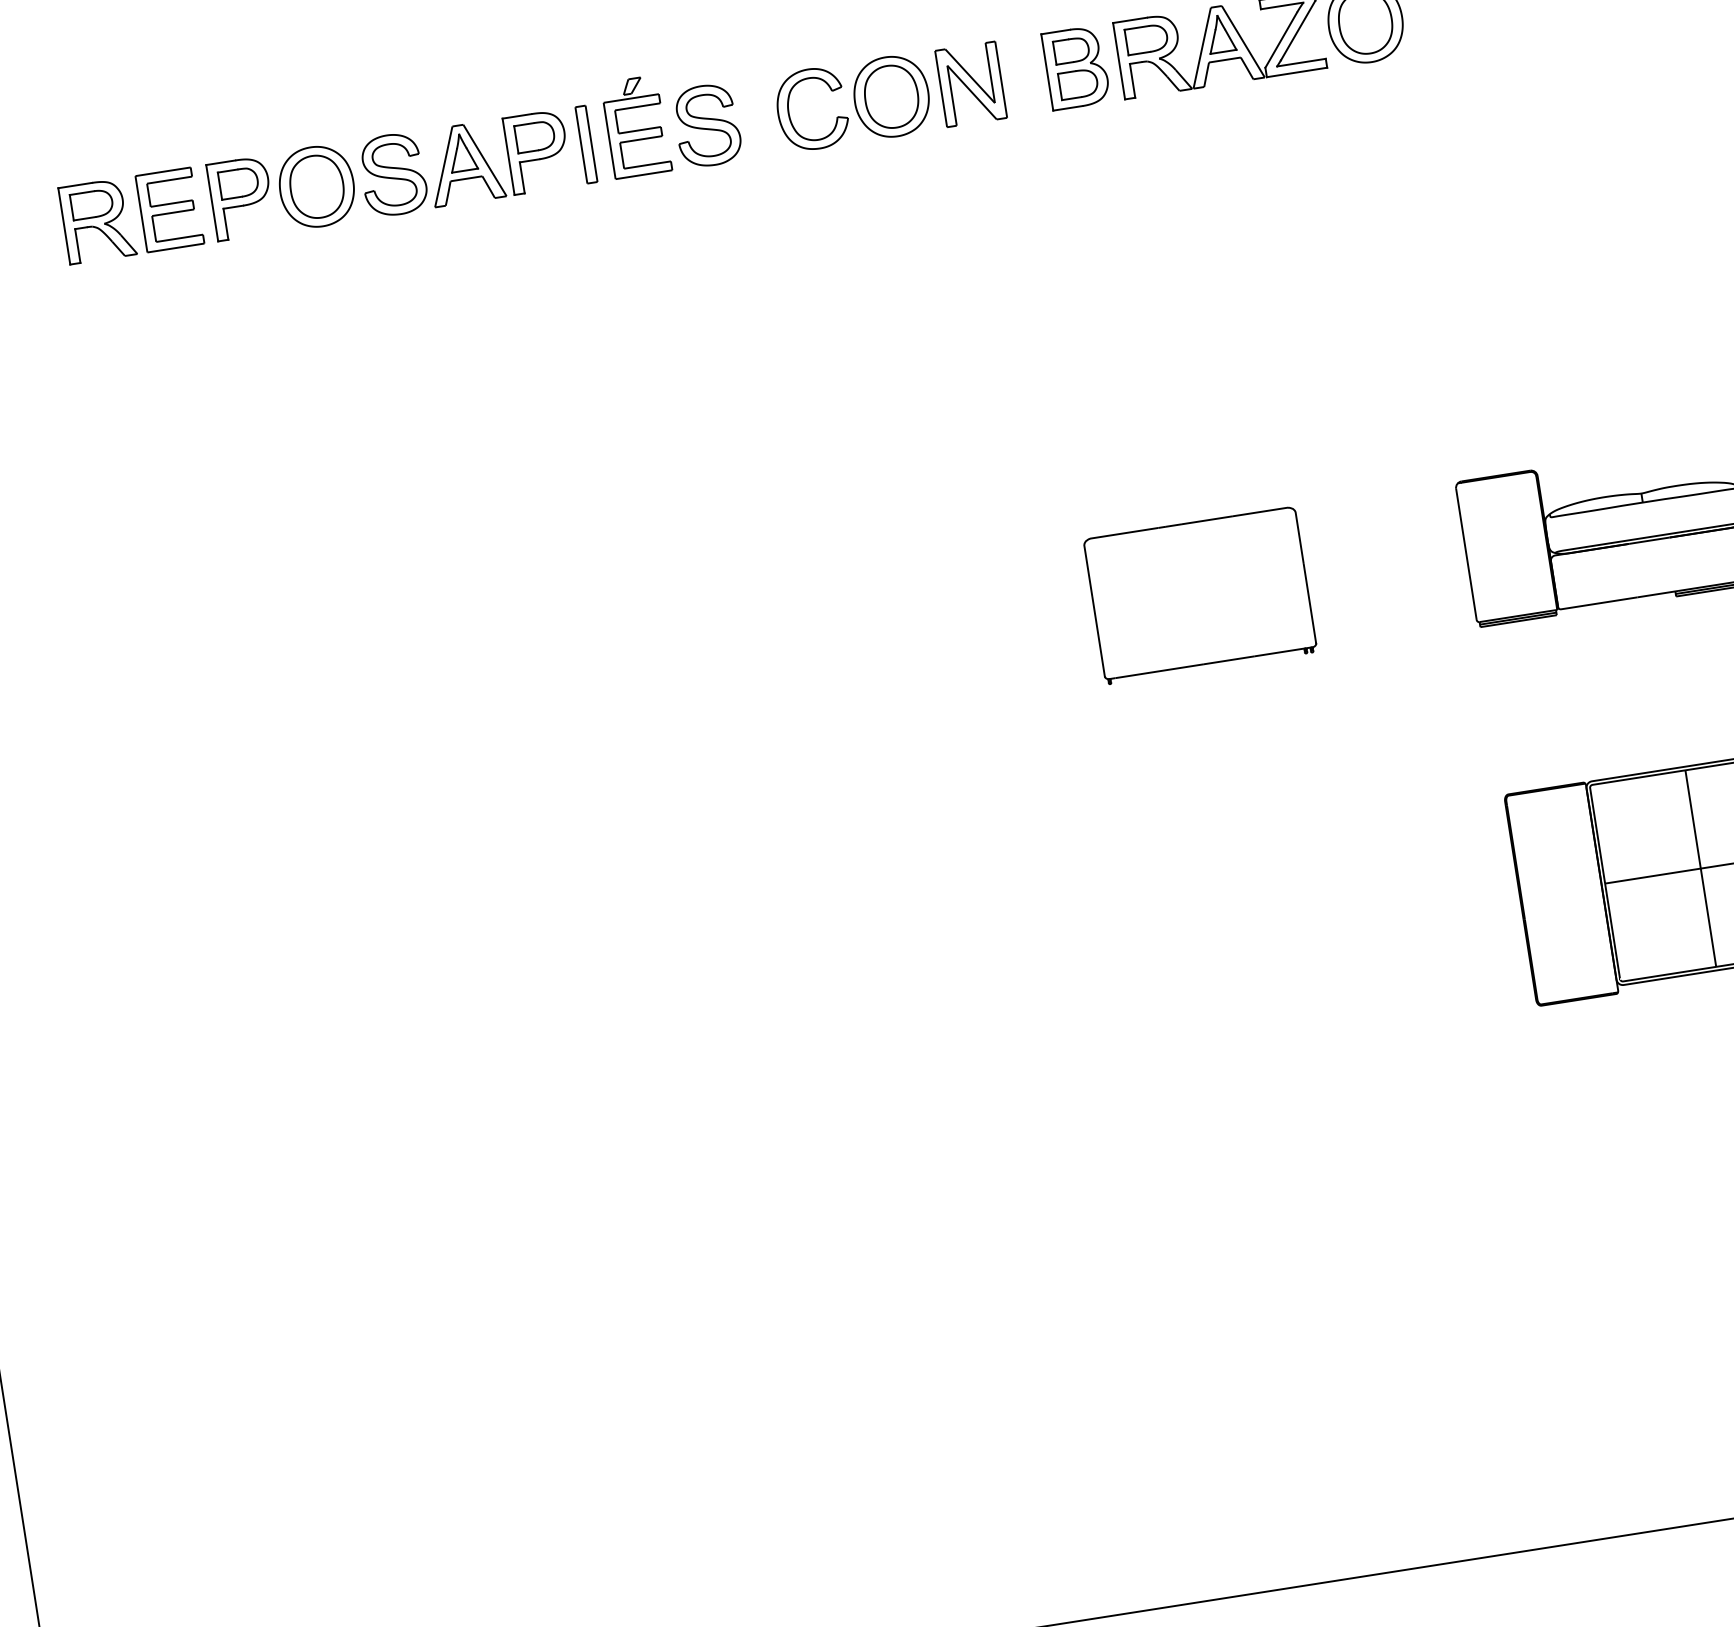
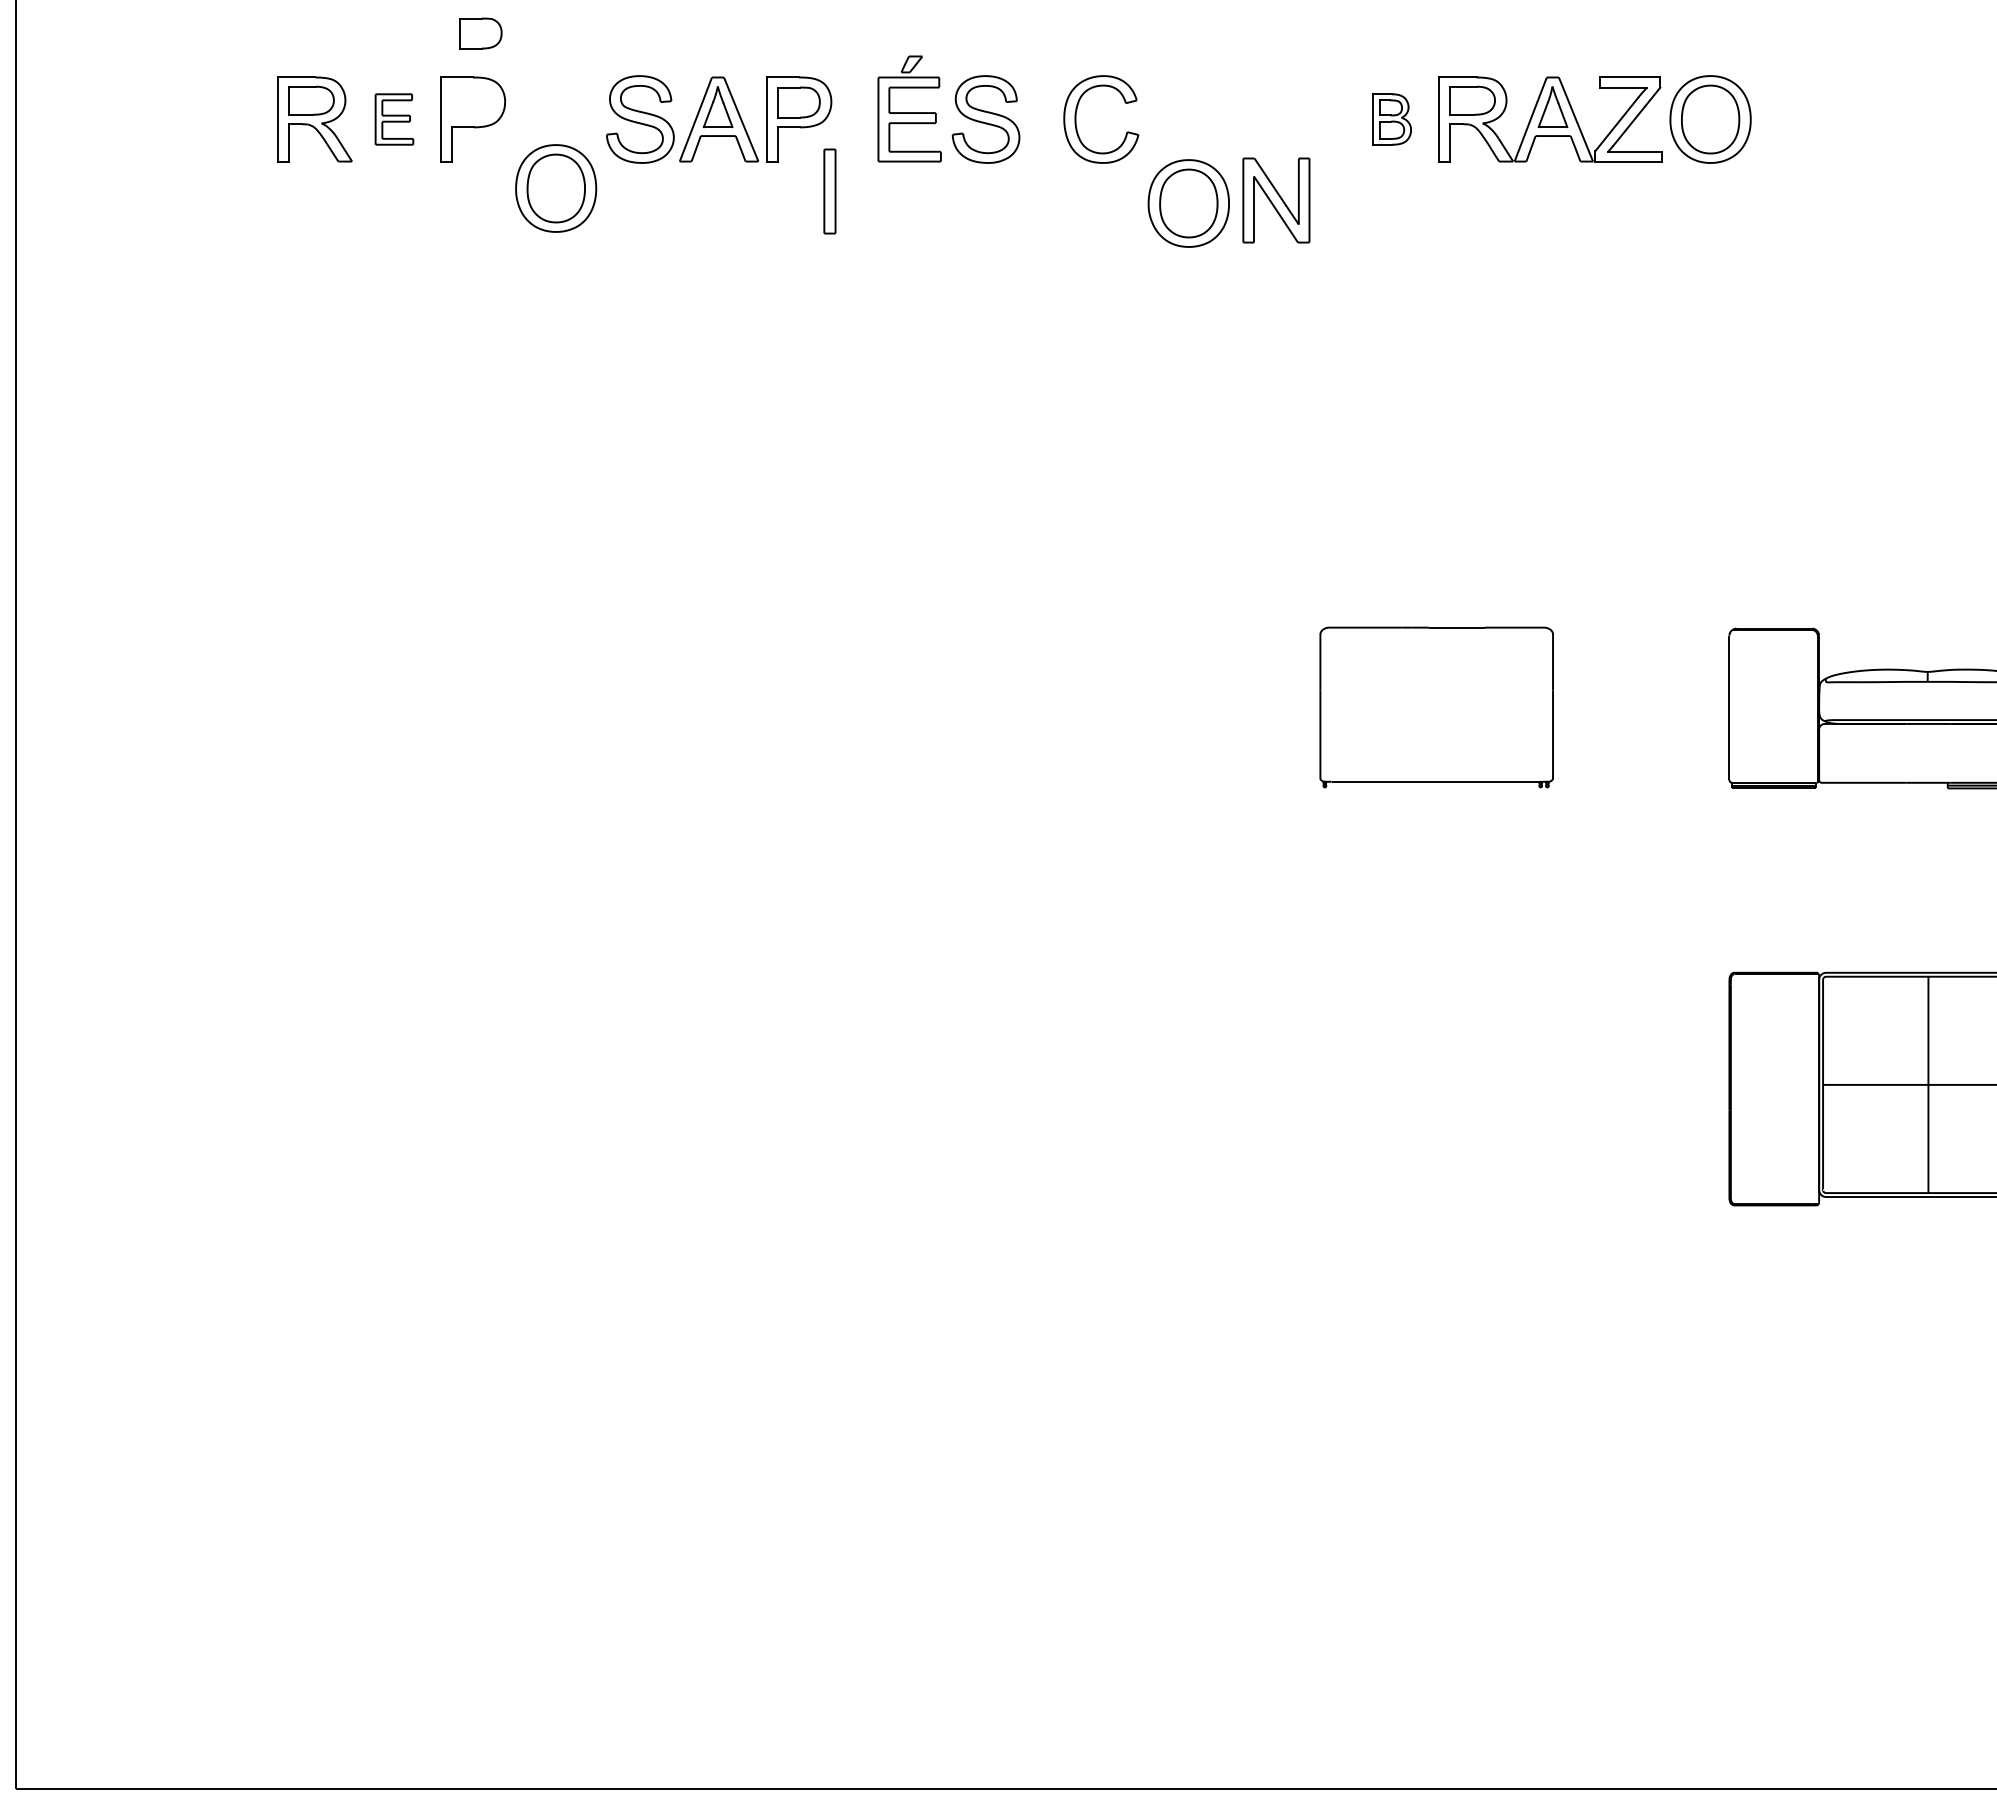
part: (1075, 67) -> (1391, 119), size x0.6
part: (971, 84) -> (1276, 200), moved
part: (891, 96) -> (1188, 203), moved
part: (586, 144) -> (829, 191), moved
part: (238, 183) -> (480, 33), moved
part: (317, 186) -> (556, 188), moved
part: (170, 209) -> (394, 119), size x0.6

